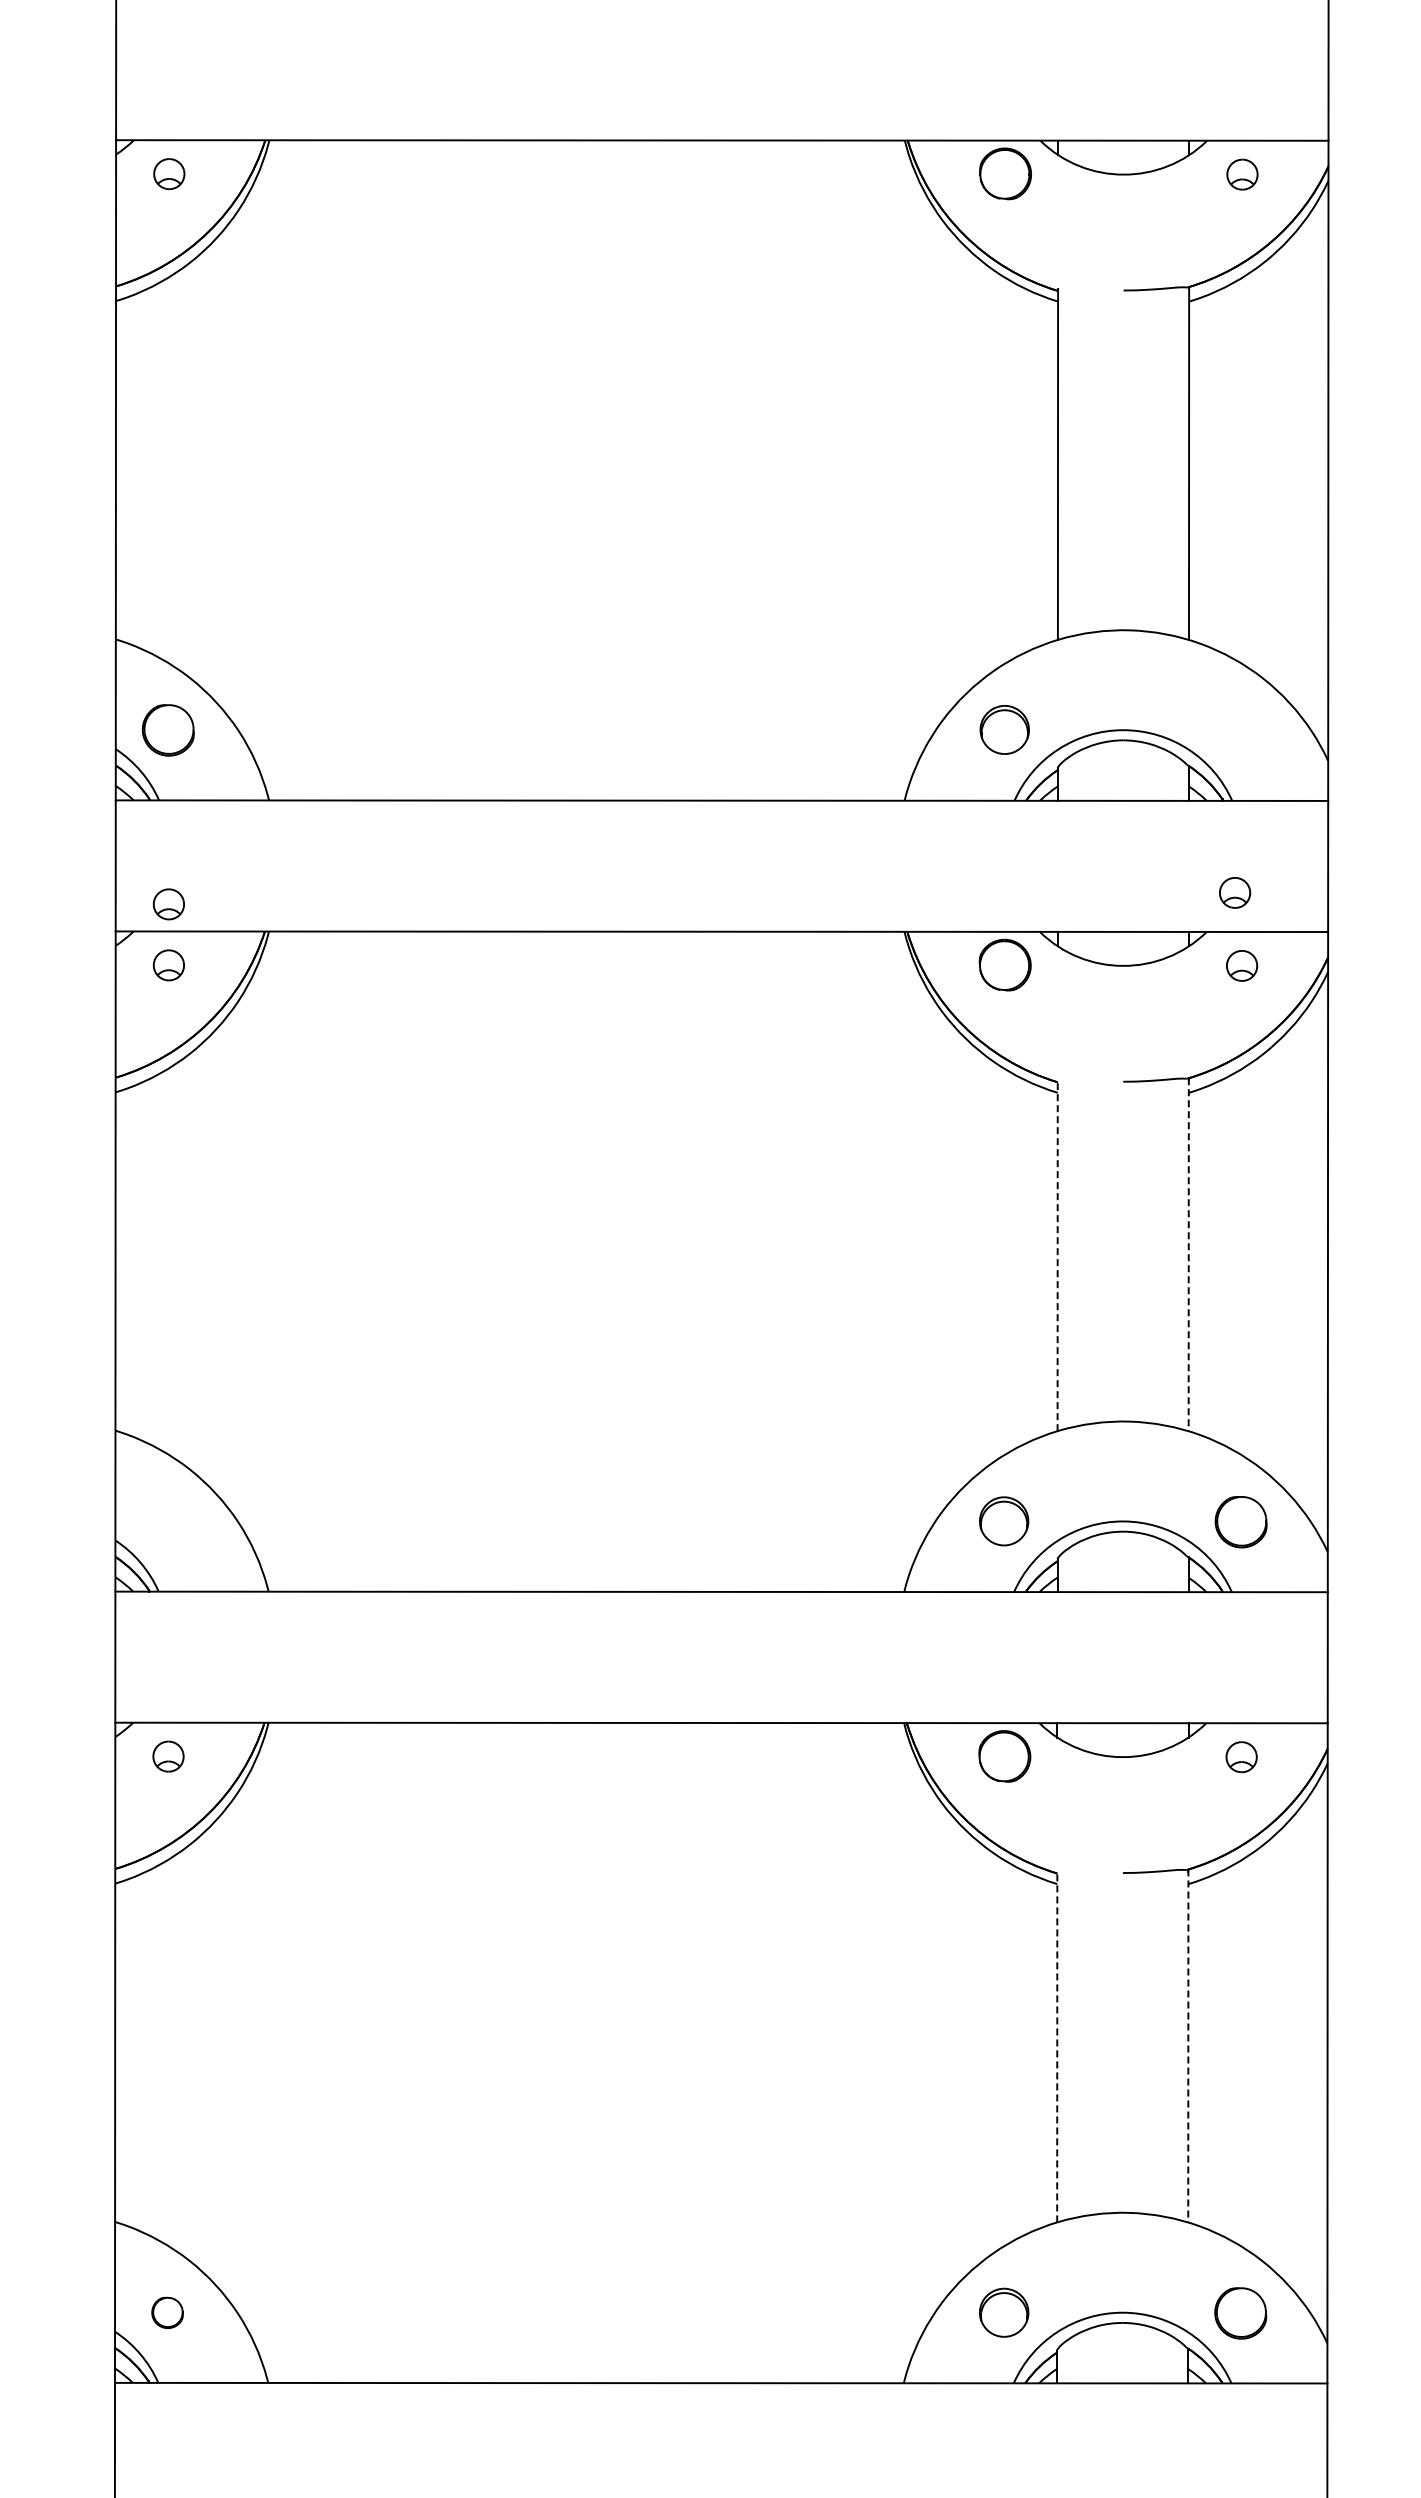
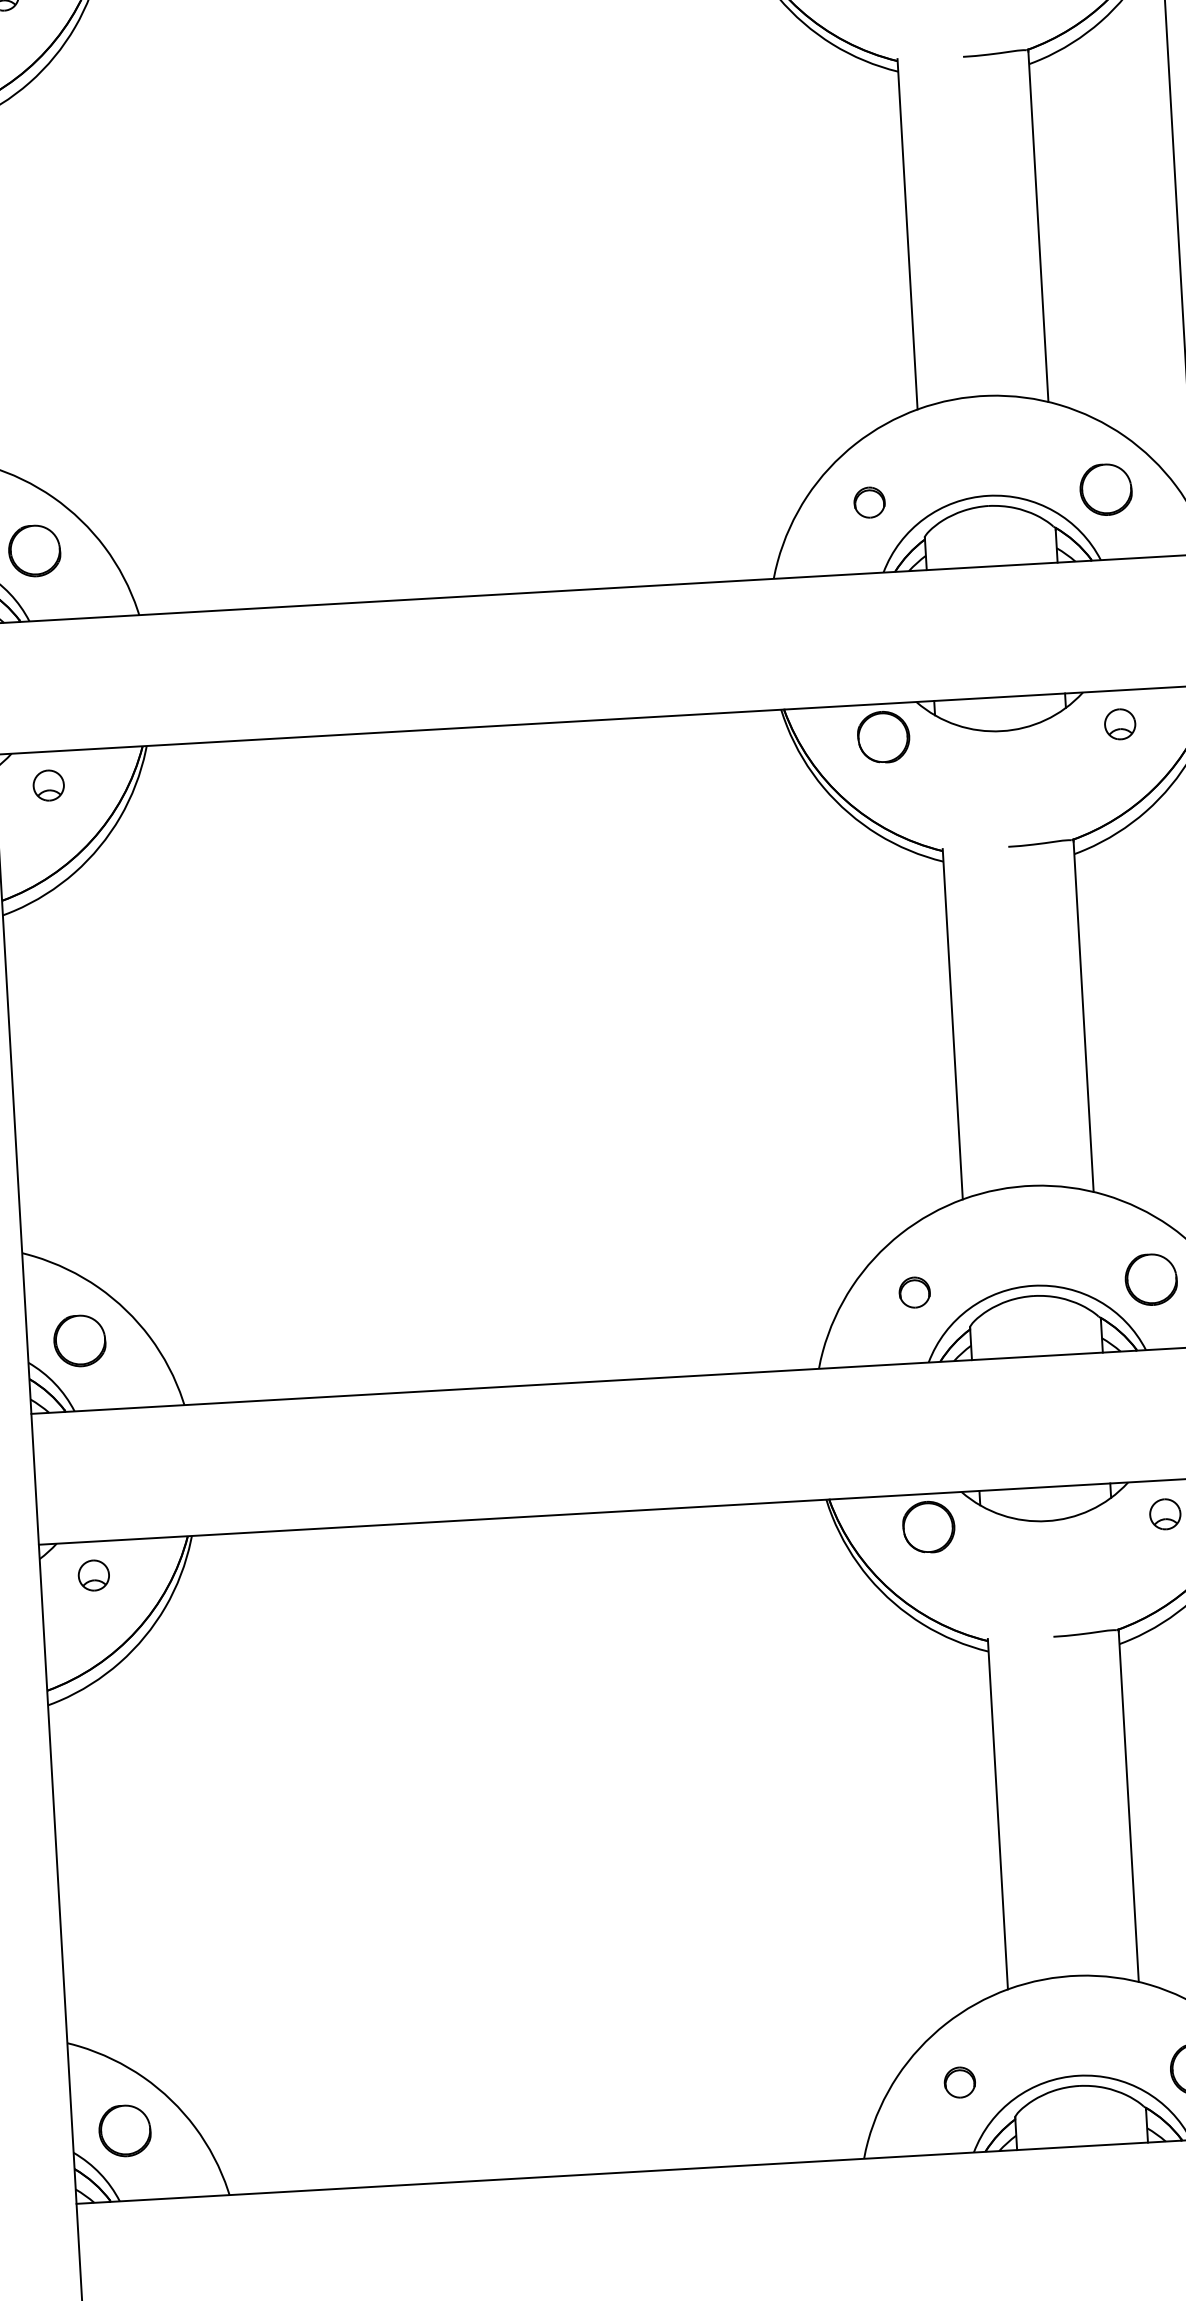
part: (1004, 730) -> (869, 502), size x0.62
part: (1241, 730) -> (1106, 489), added
part: (1235, 892) -> (1109, 651), removed
part: (168, 904) -> (44, 724), removed
line: (1057, 1255) -> (952, 1024), dashed -> solid
line: (1188, 1255) -> (1083, 1016), dashed -> solid
part: (167, 1521) -> (79, 1340), added
part: (1004, 1521) -> (914, 1292), size x0.62
line: (1057, 2046) -> (998, 1813), dashed -> solid
line: (1188, 2046) -> (1128, 1806), dashed -> solid
part: (167, 2312) -> (124, 2130), size x1.67
part: (1003, 2312) -> (959, 2082), size x0.62

